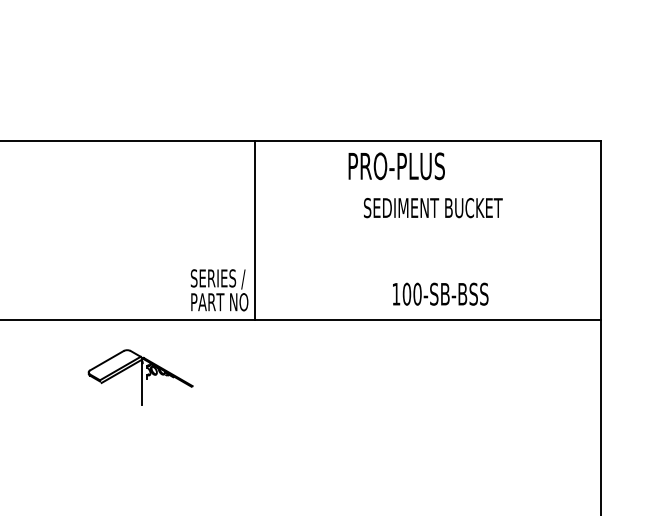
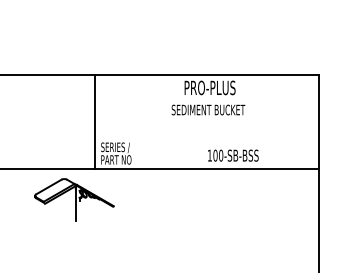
text: (433, 207) -> (208, 109), moved
line: (255, 229) -> (95, 121), moved
part: (140, 376) -> (74, 199), size x1.43

